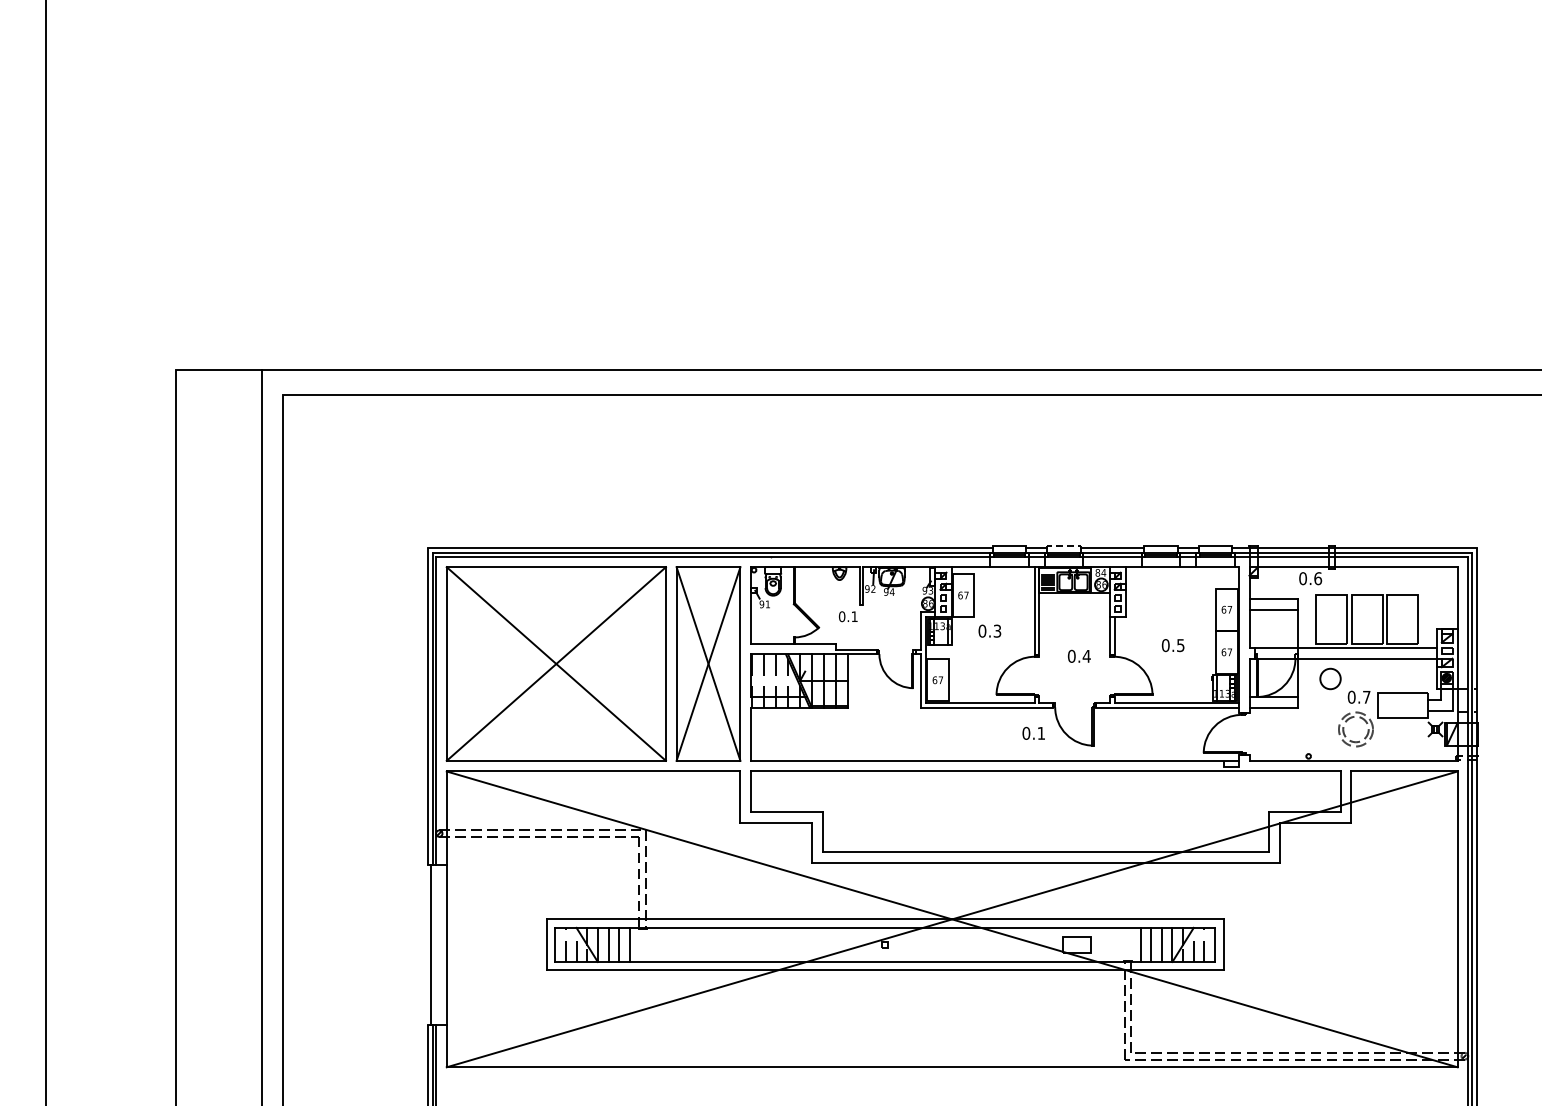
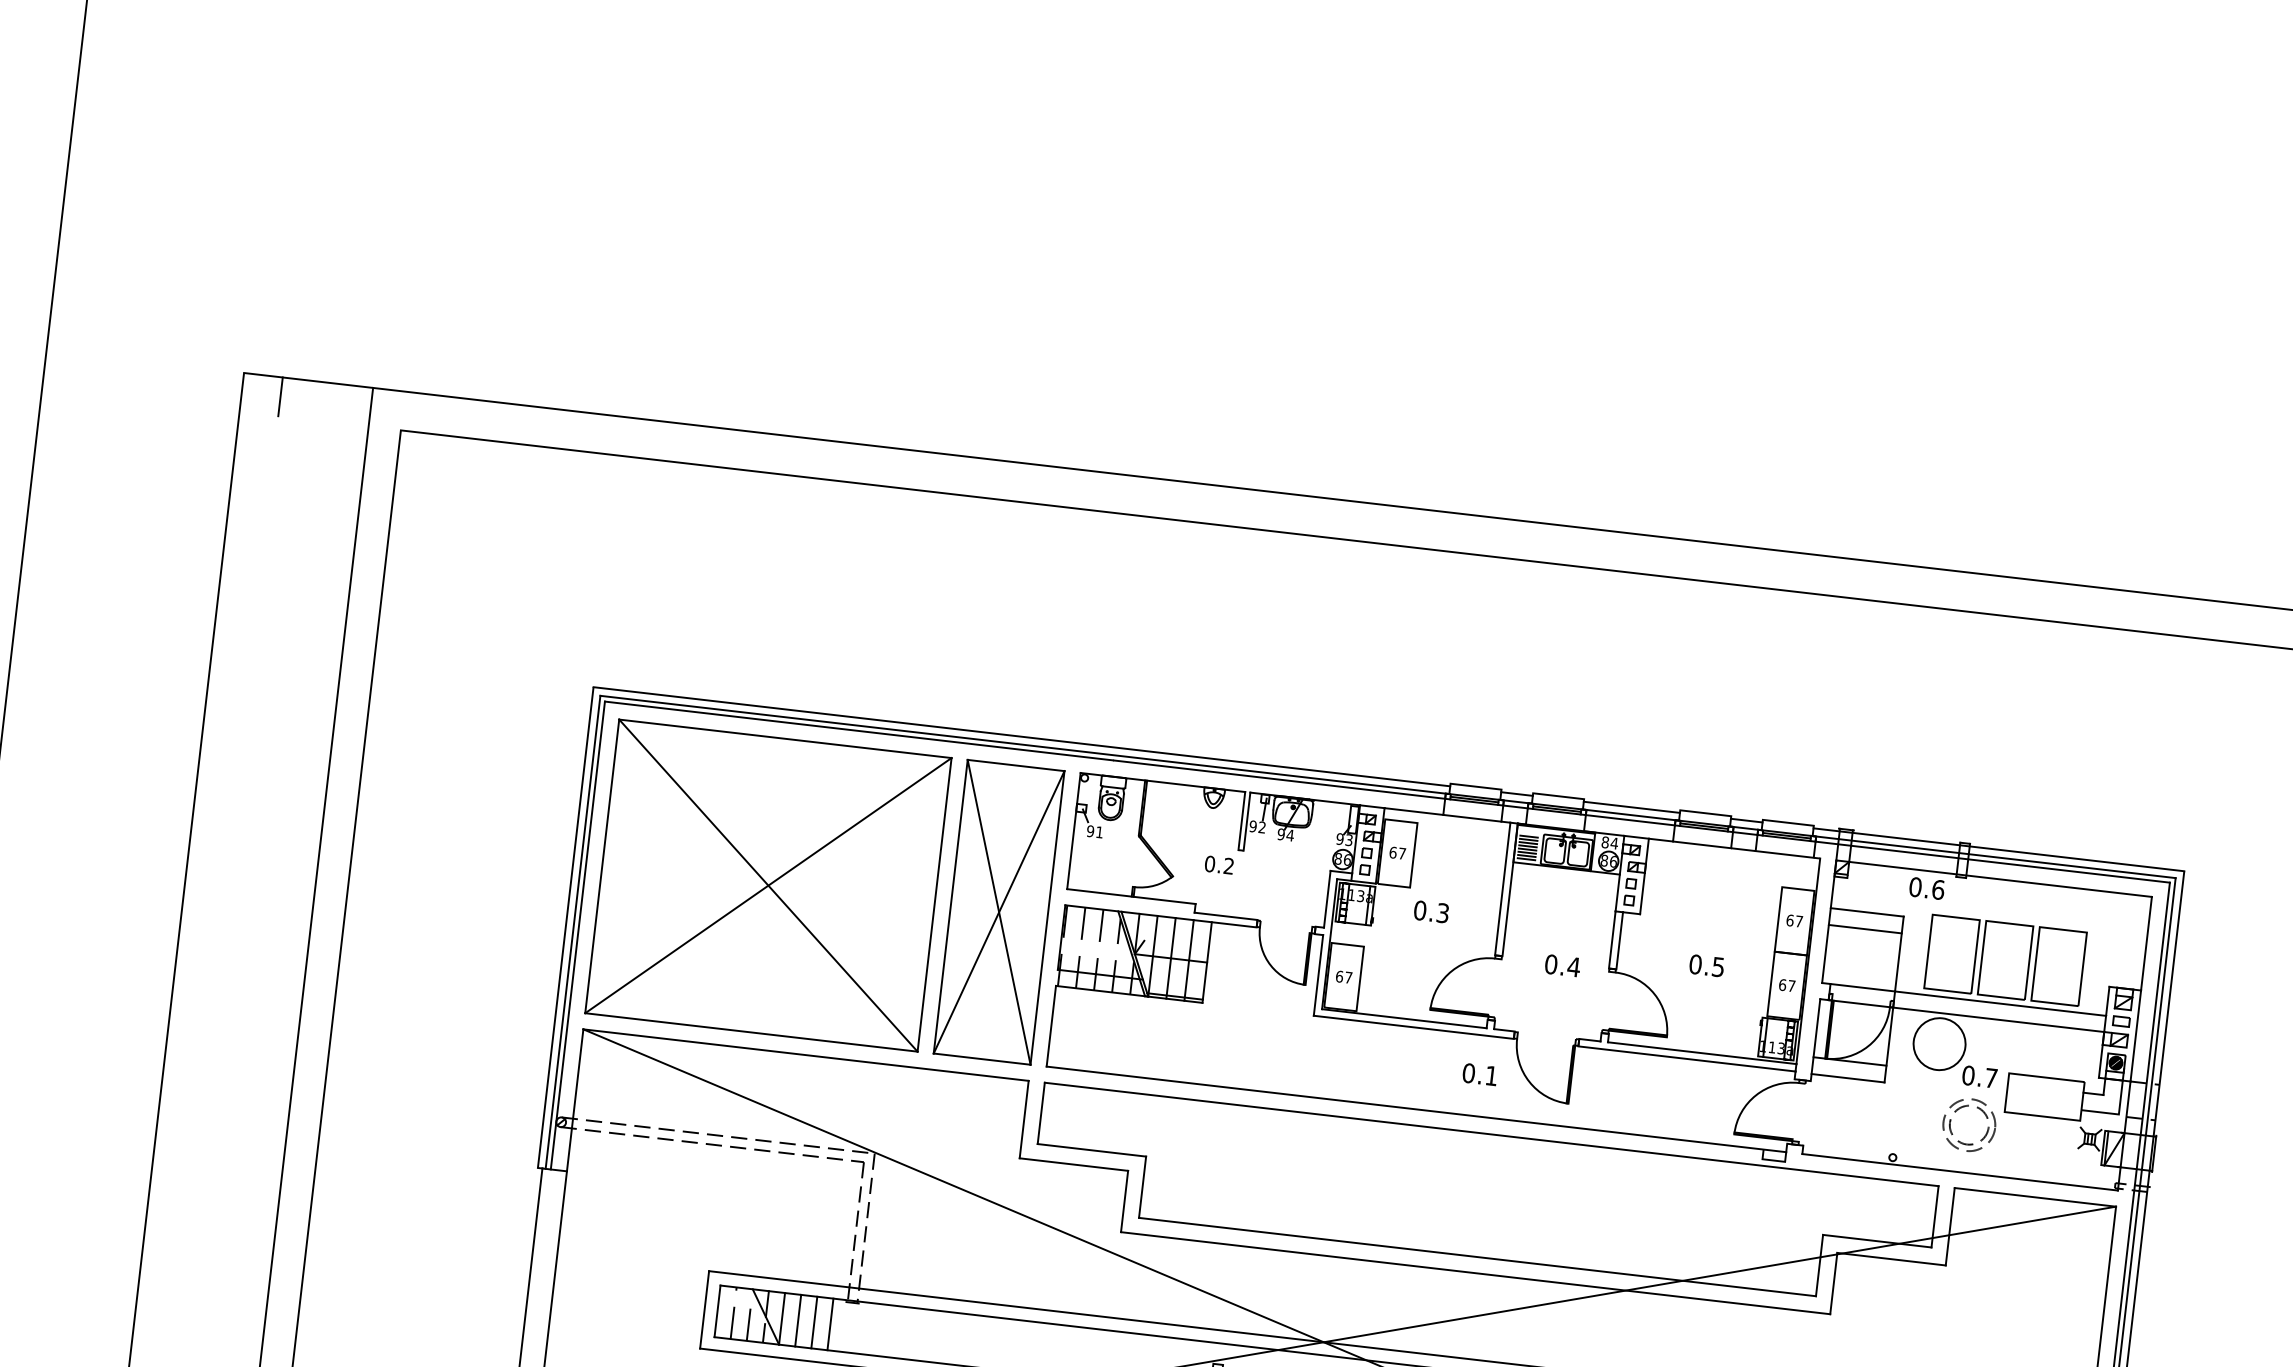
line: (202, 382) -> (281, 396), added
line: (1063, 546) -> (1557, 796), dashed -> solid
text: (854, 616) -> (1228, 865), 0.1 -> 0.2
circle: (1330, 678) -> (1939, 1043), size x1.67

